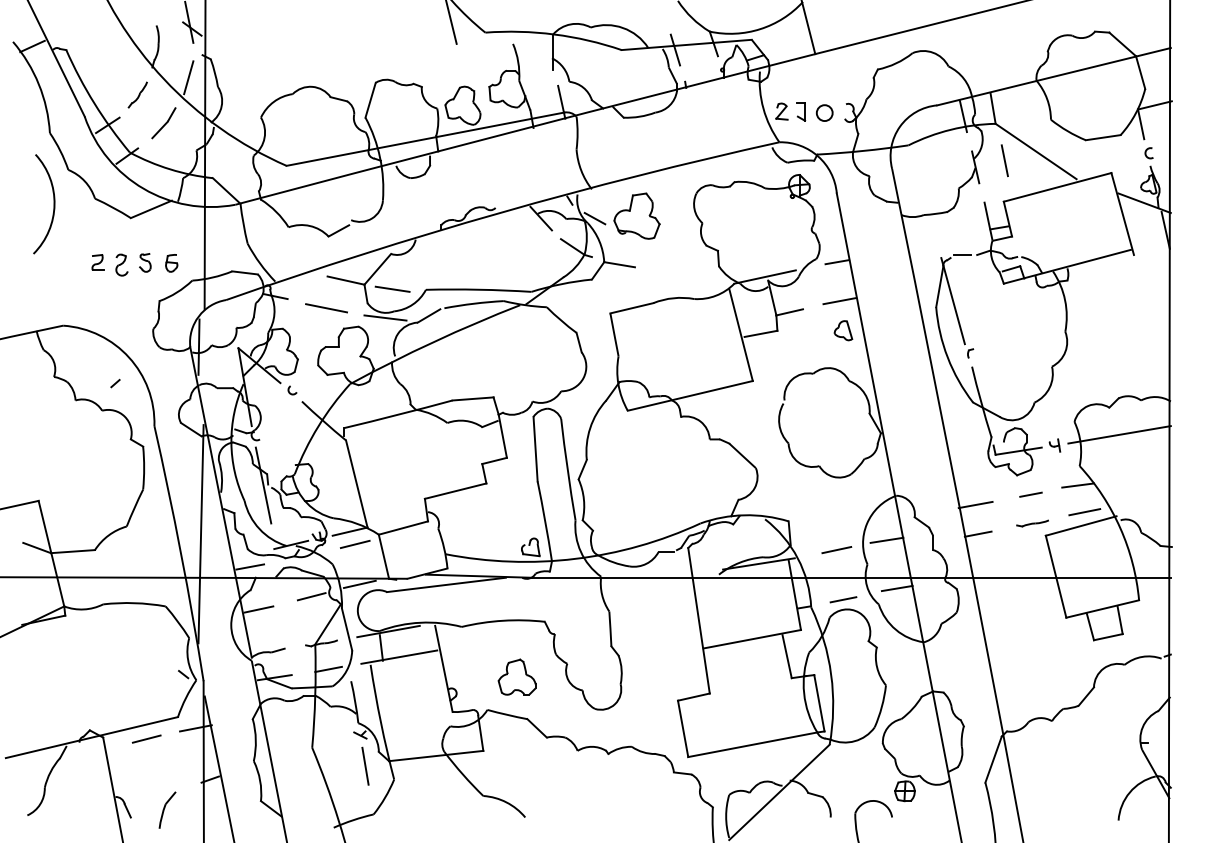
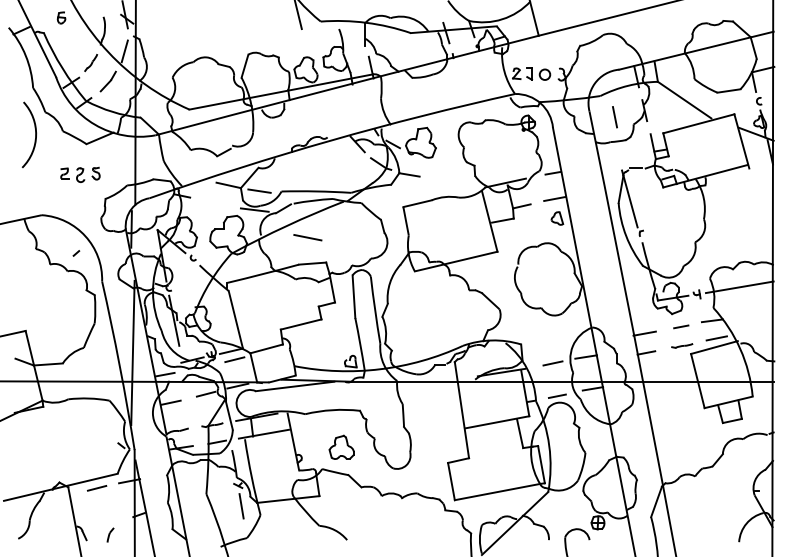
line: (1004, 161) -> (614, 117), moved
part: (171, 262) -> (61, 17), moved
line: (325, 307) -> (307, 237), moved
part: (167, 808) -> (110, 534), size x0.6

